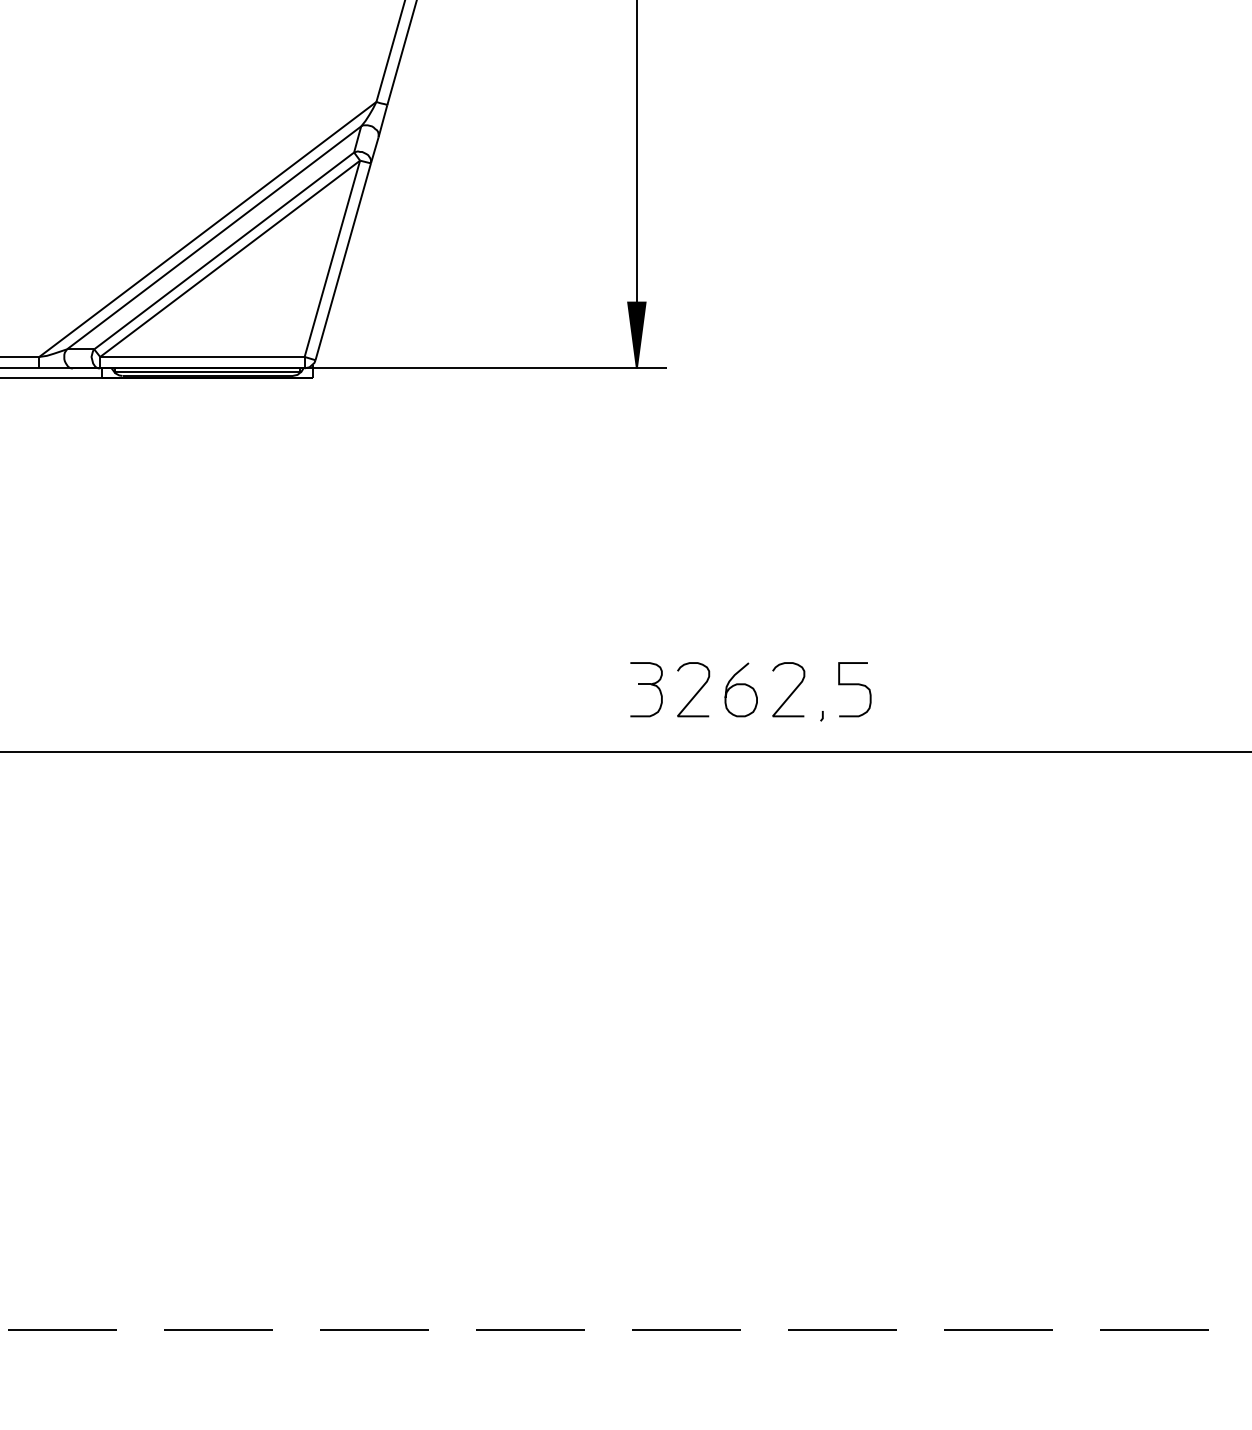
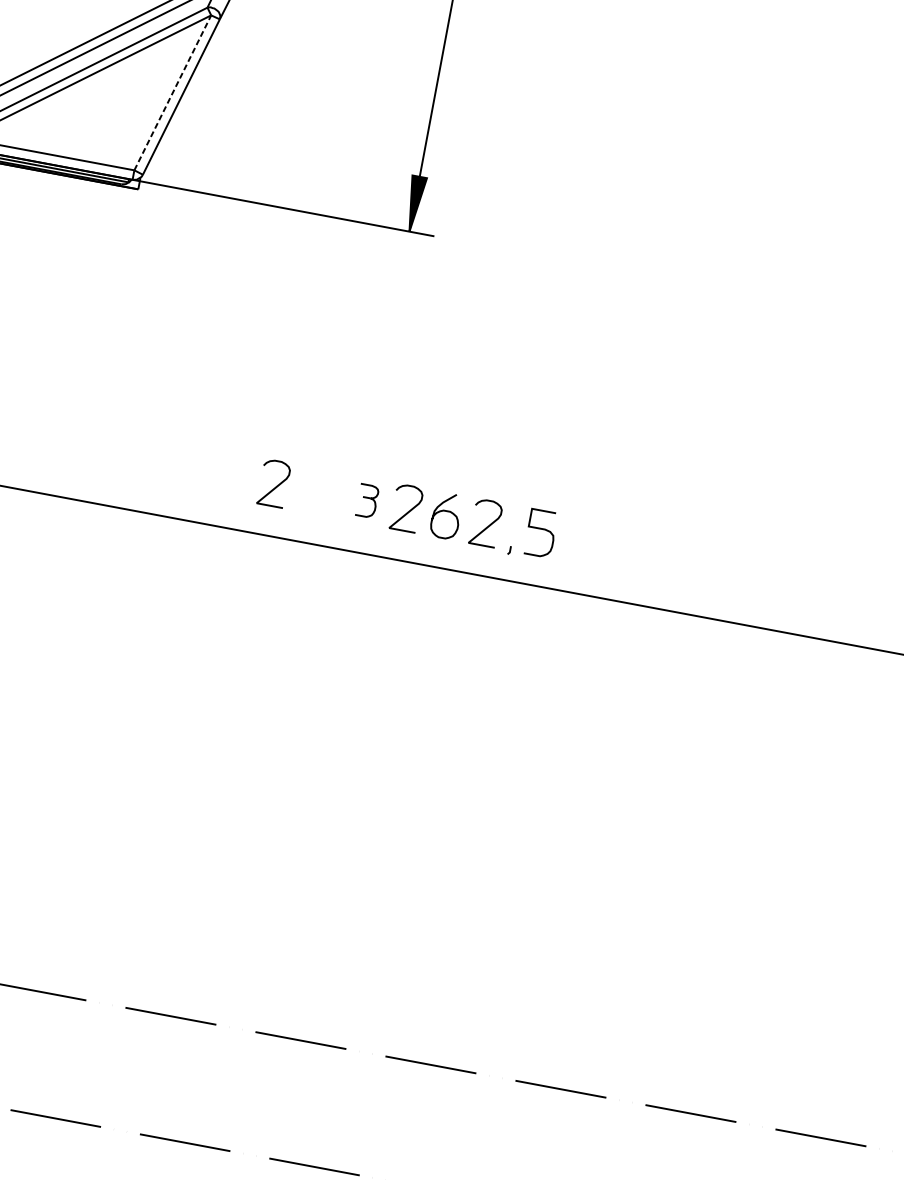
line: (332, 258) -> (172, 92), solid -> dashed
part: (646, 689) -> (367, 500), size x0.7
curve: (537, 692) -> (276, 486), added

